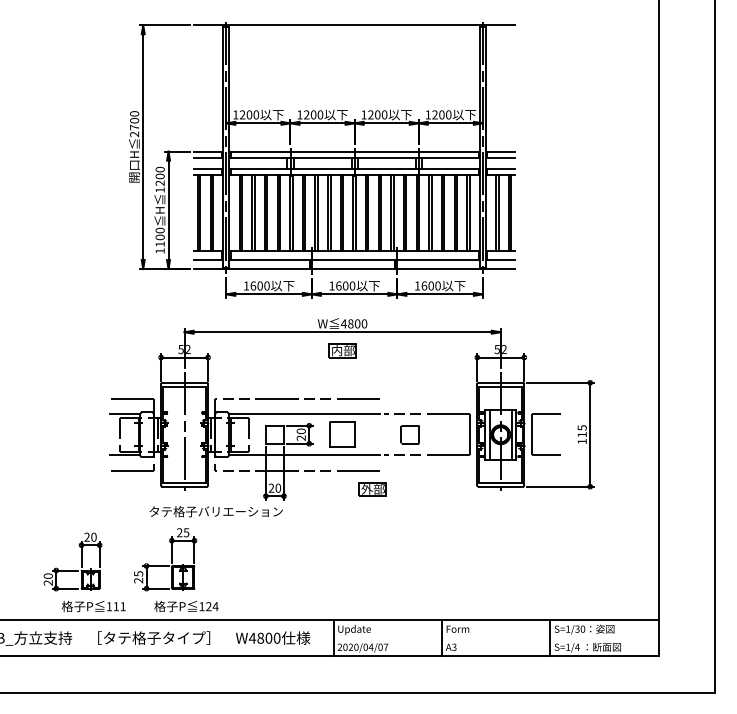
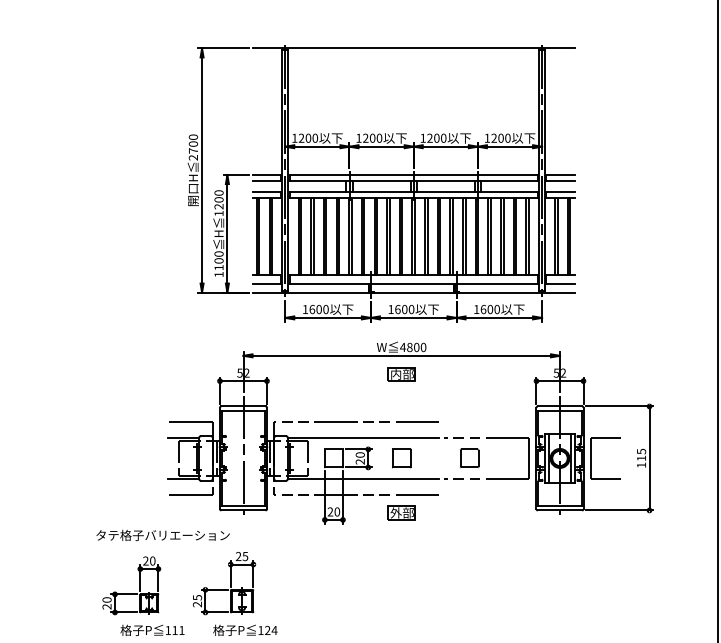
part: (342, 434) -> (401, 458), size x0.71
part: (372, 489) -> (401, 513), moved
text: (215, 511) -> (162, 535), moved

